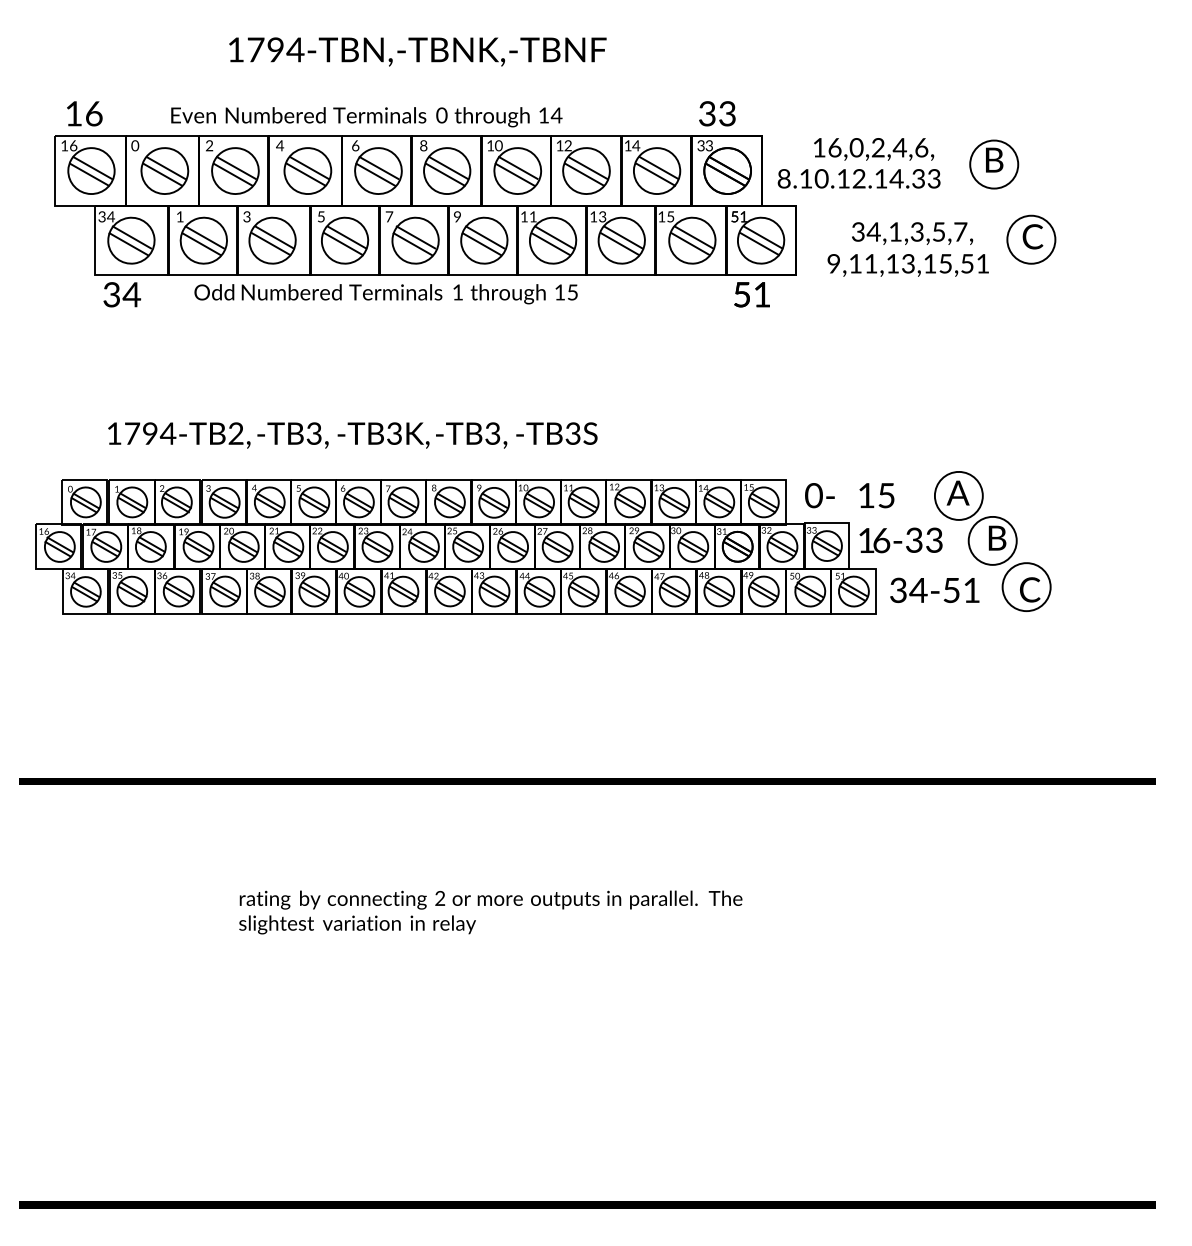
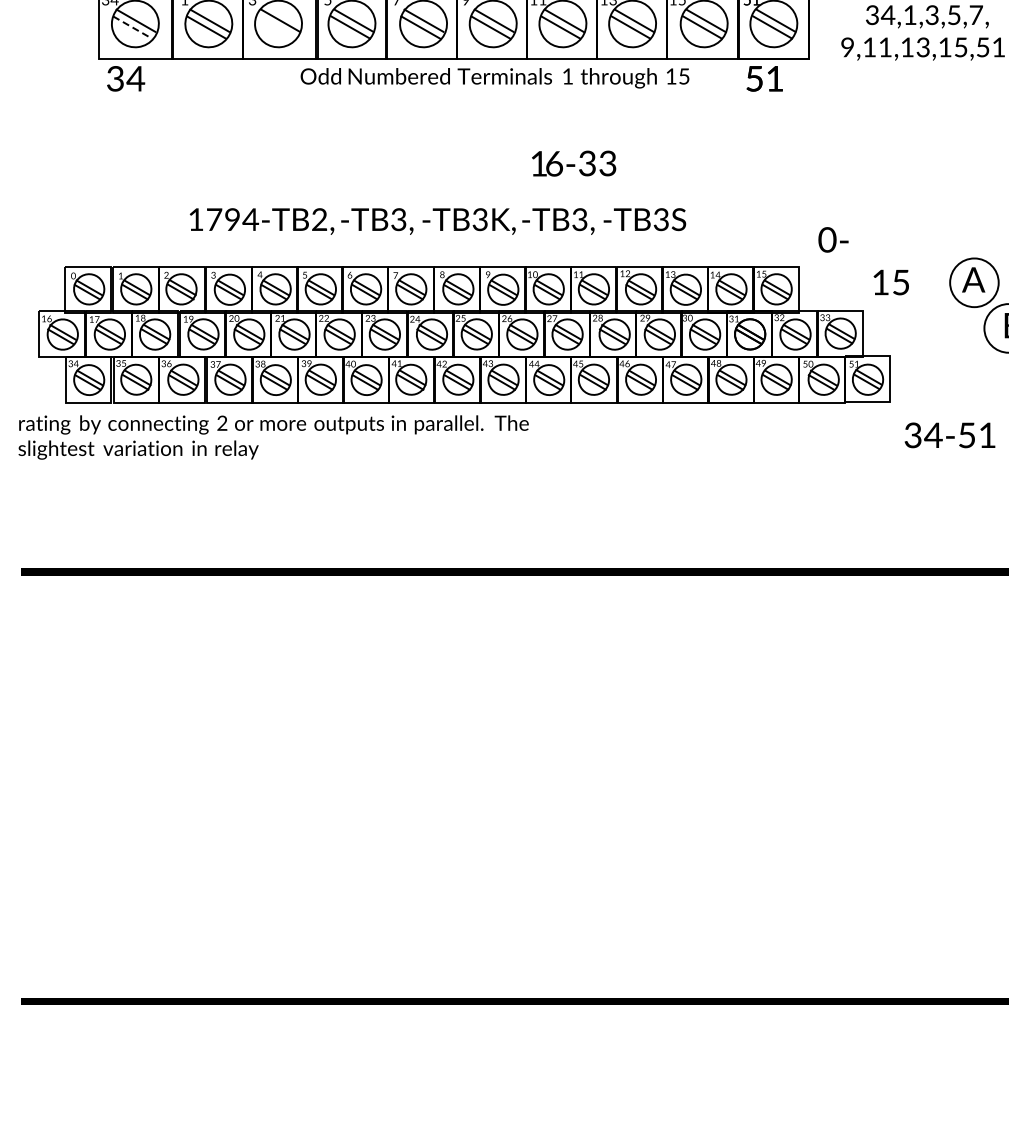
line: (129, 244) -> (133, 27), solid -> dashed
line: (271, 244) -> (277, 27), removed
text: (385, 294) -> (494, 78), moved
text: (352, 435) -> (437, 221), moved
text: (819, 495) -> (833, 239), moved
text: (900, 540) -> (573, 163), moved
text: (934, 589) -> (949, 434), moved
text: (490, 912) -> (273, 437), moved

